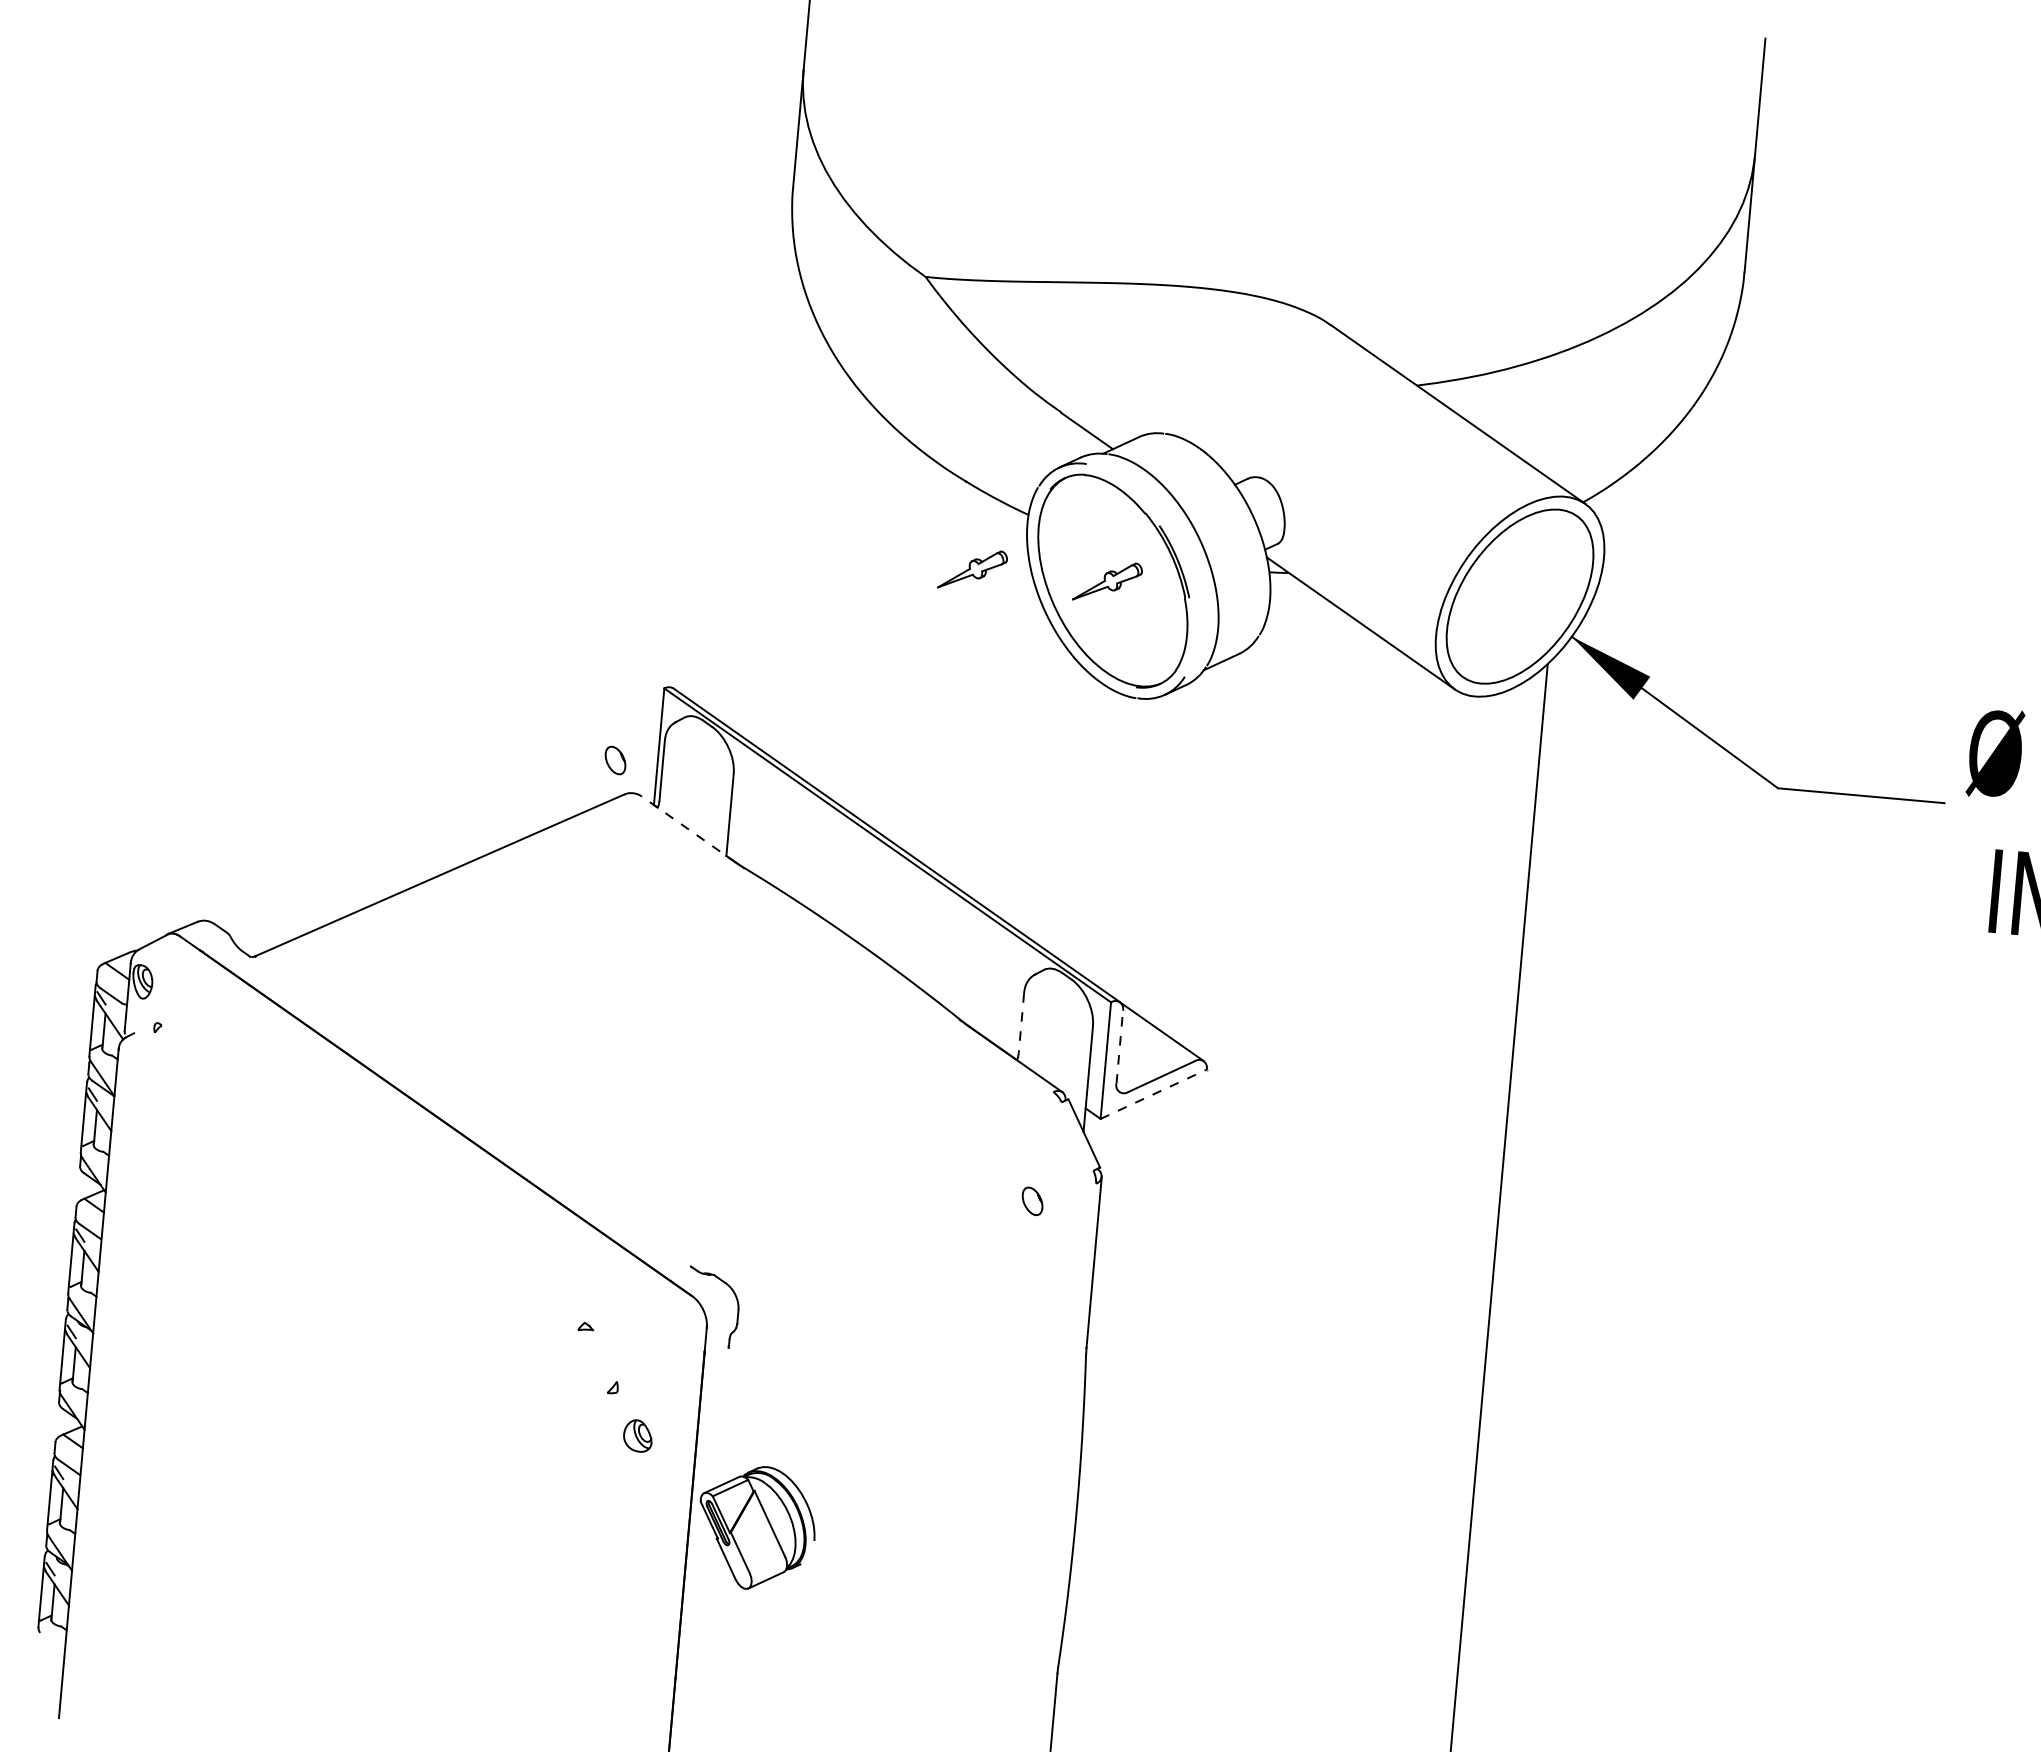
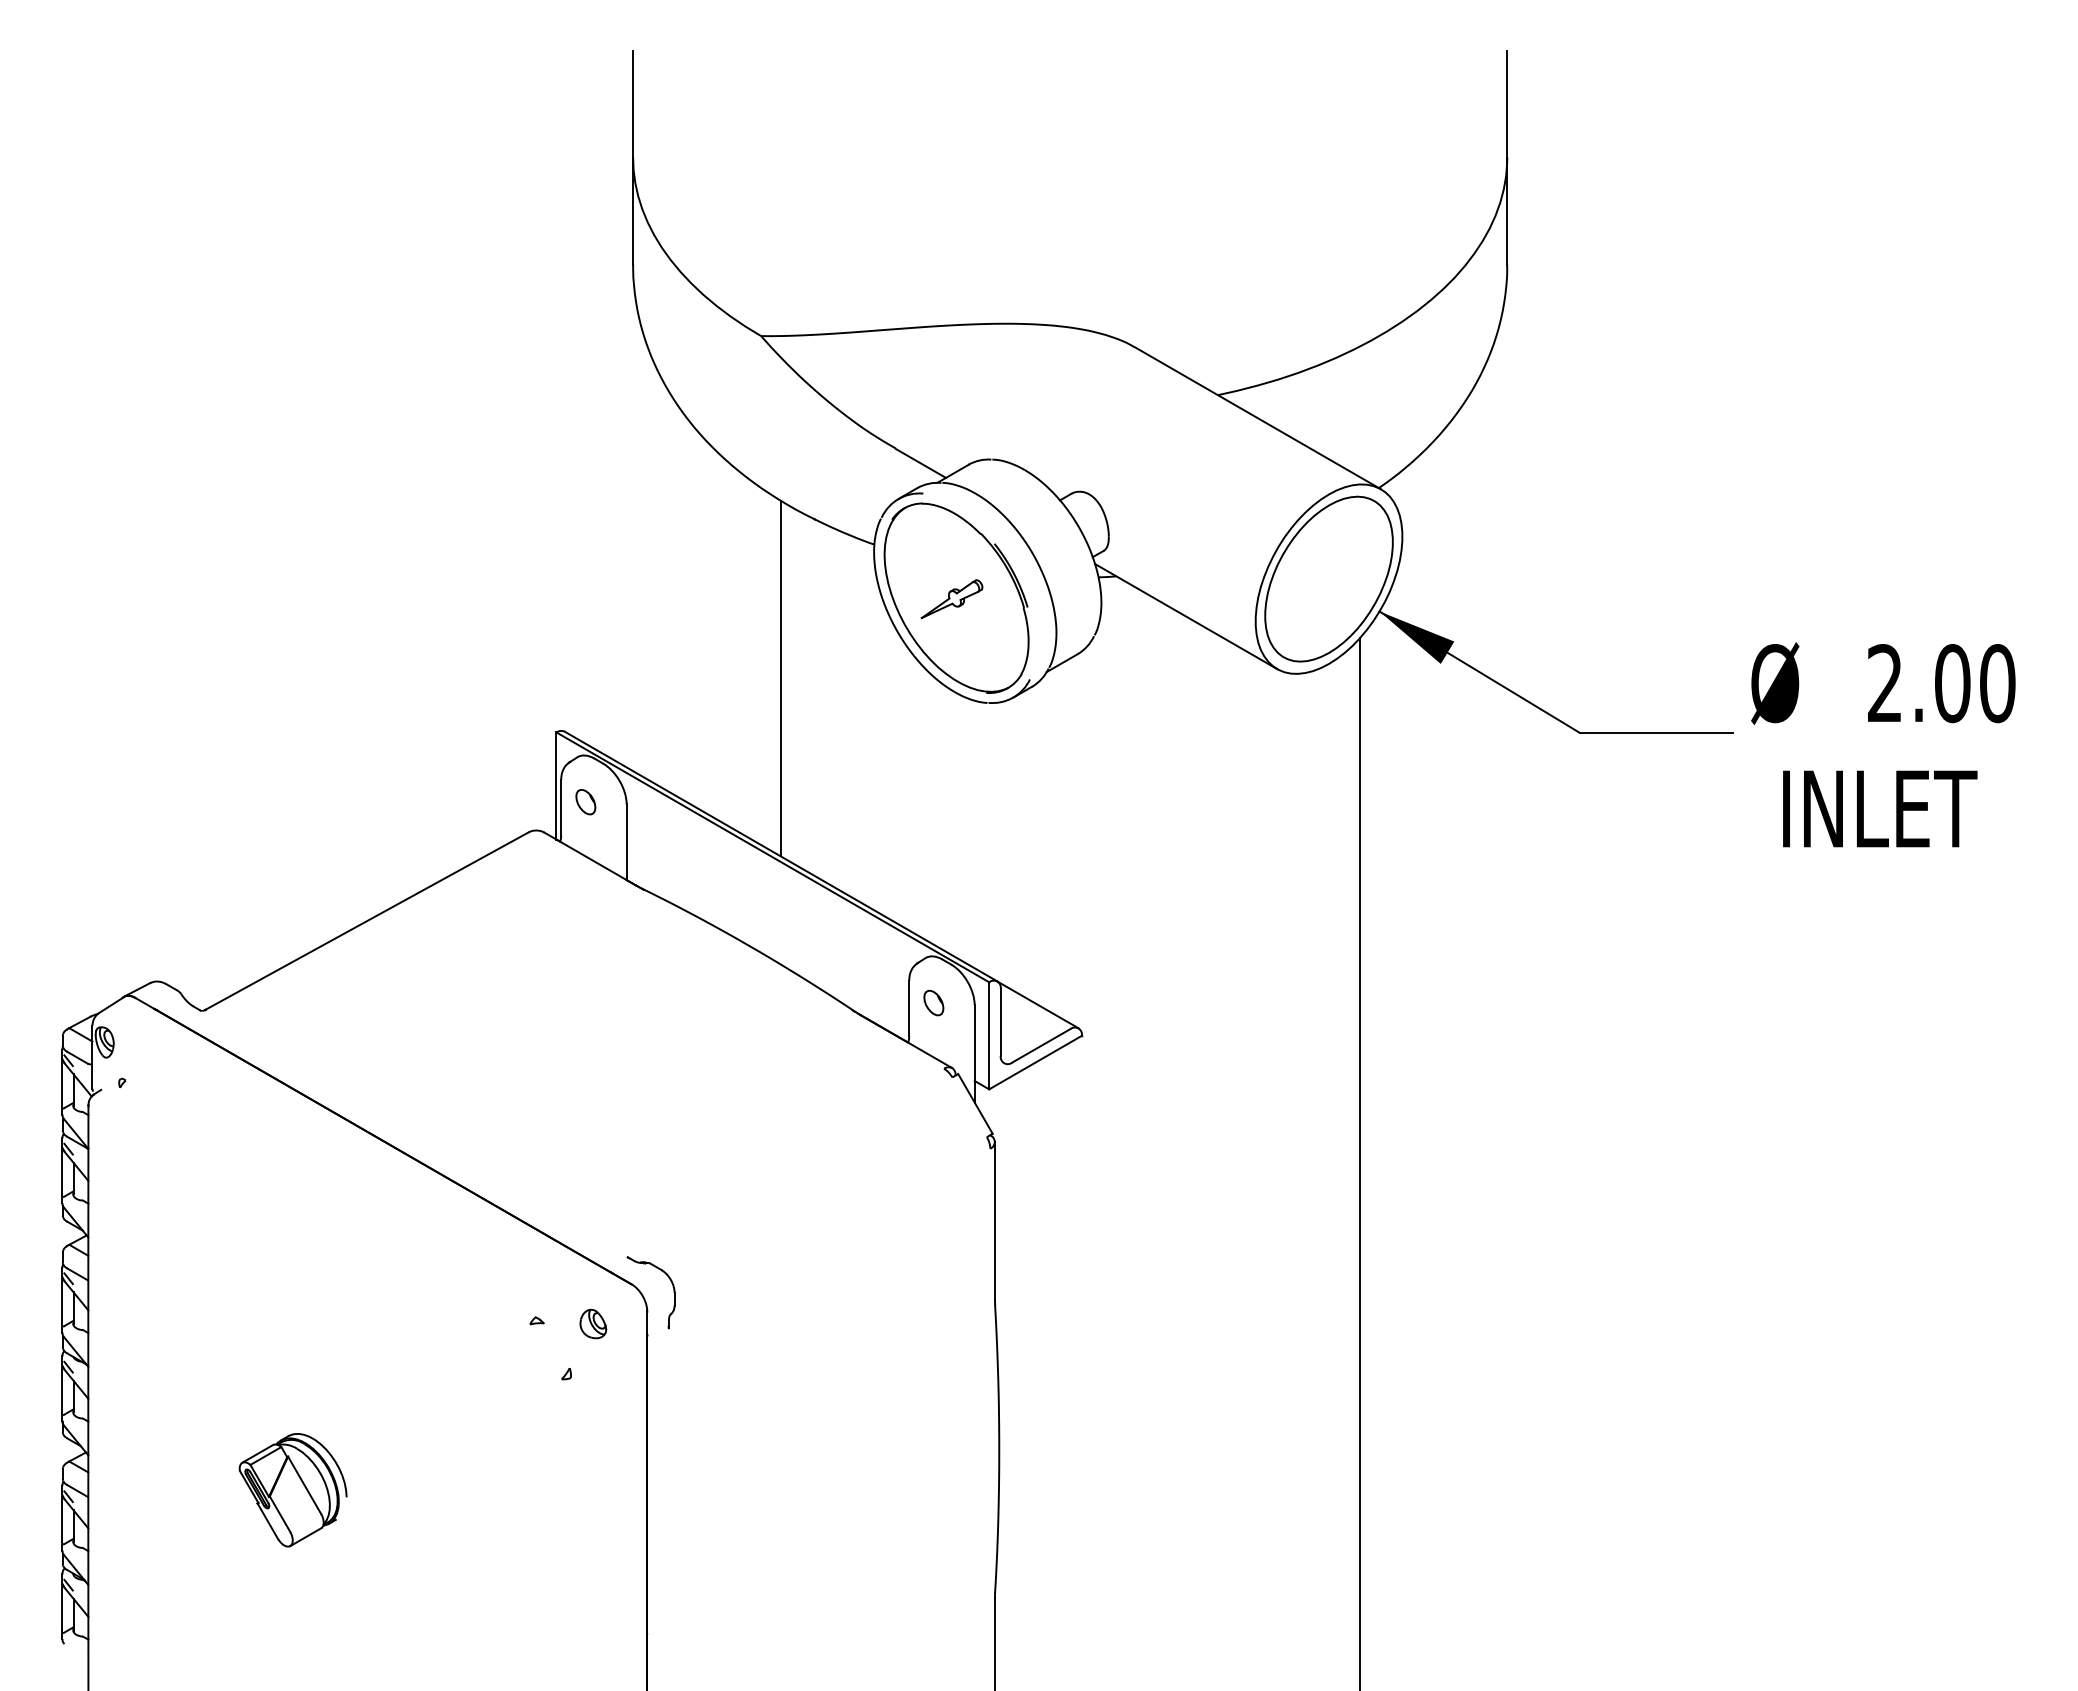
part: (972, 570) -> (827, 599), removed
line: (913, 651) -> (780, 678), added
part: (615, 760) -> (585, 802), moved
line: (689, 830) -> (590, 859), dashed -> solid
line: (1021, 1023) -> (909, 1008), dashed -> solid
line: (1119, 1046) -> (1000, 1021), dashed -> solid
line: (1153, 1094) -> (1035, 1062), dashed -> solid
part: (1032, 1201) -> (933, 1003), moved
part: (638, 1435) -> (593, 1323), moved
part: (756, 1528) -> (292, 1490), moved

